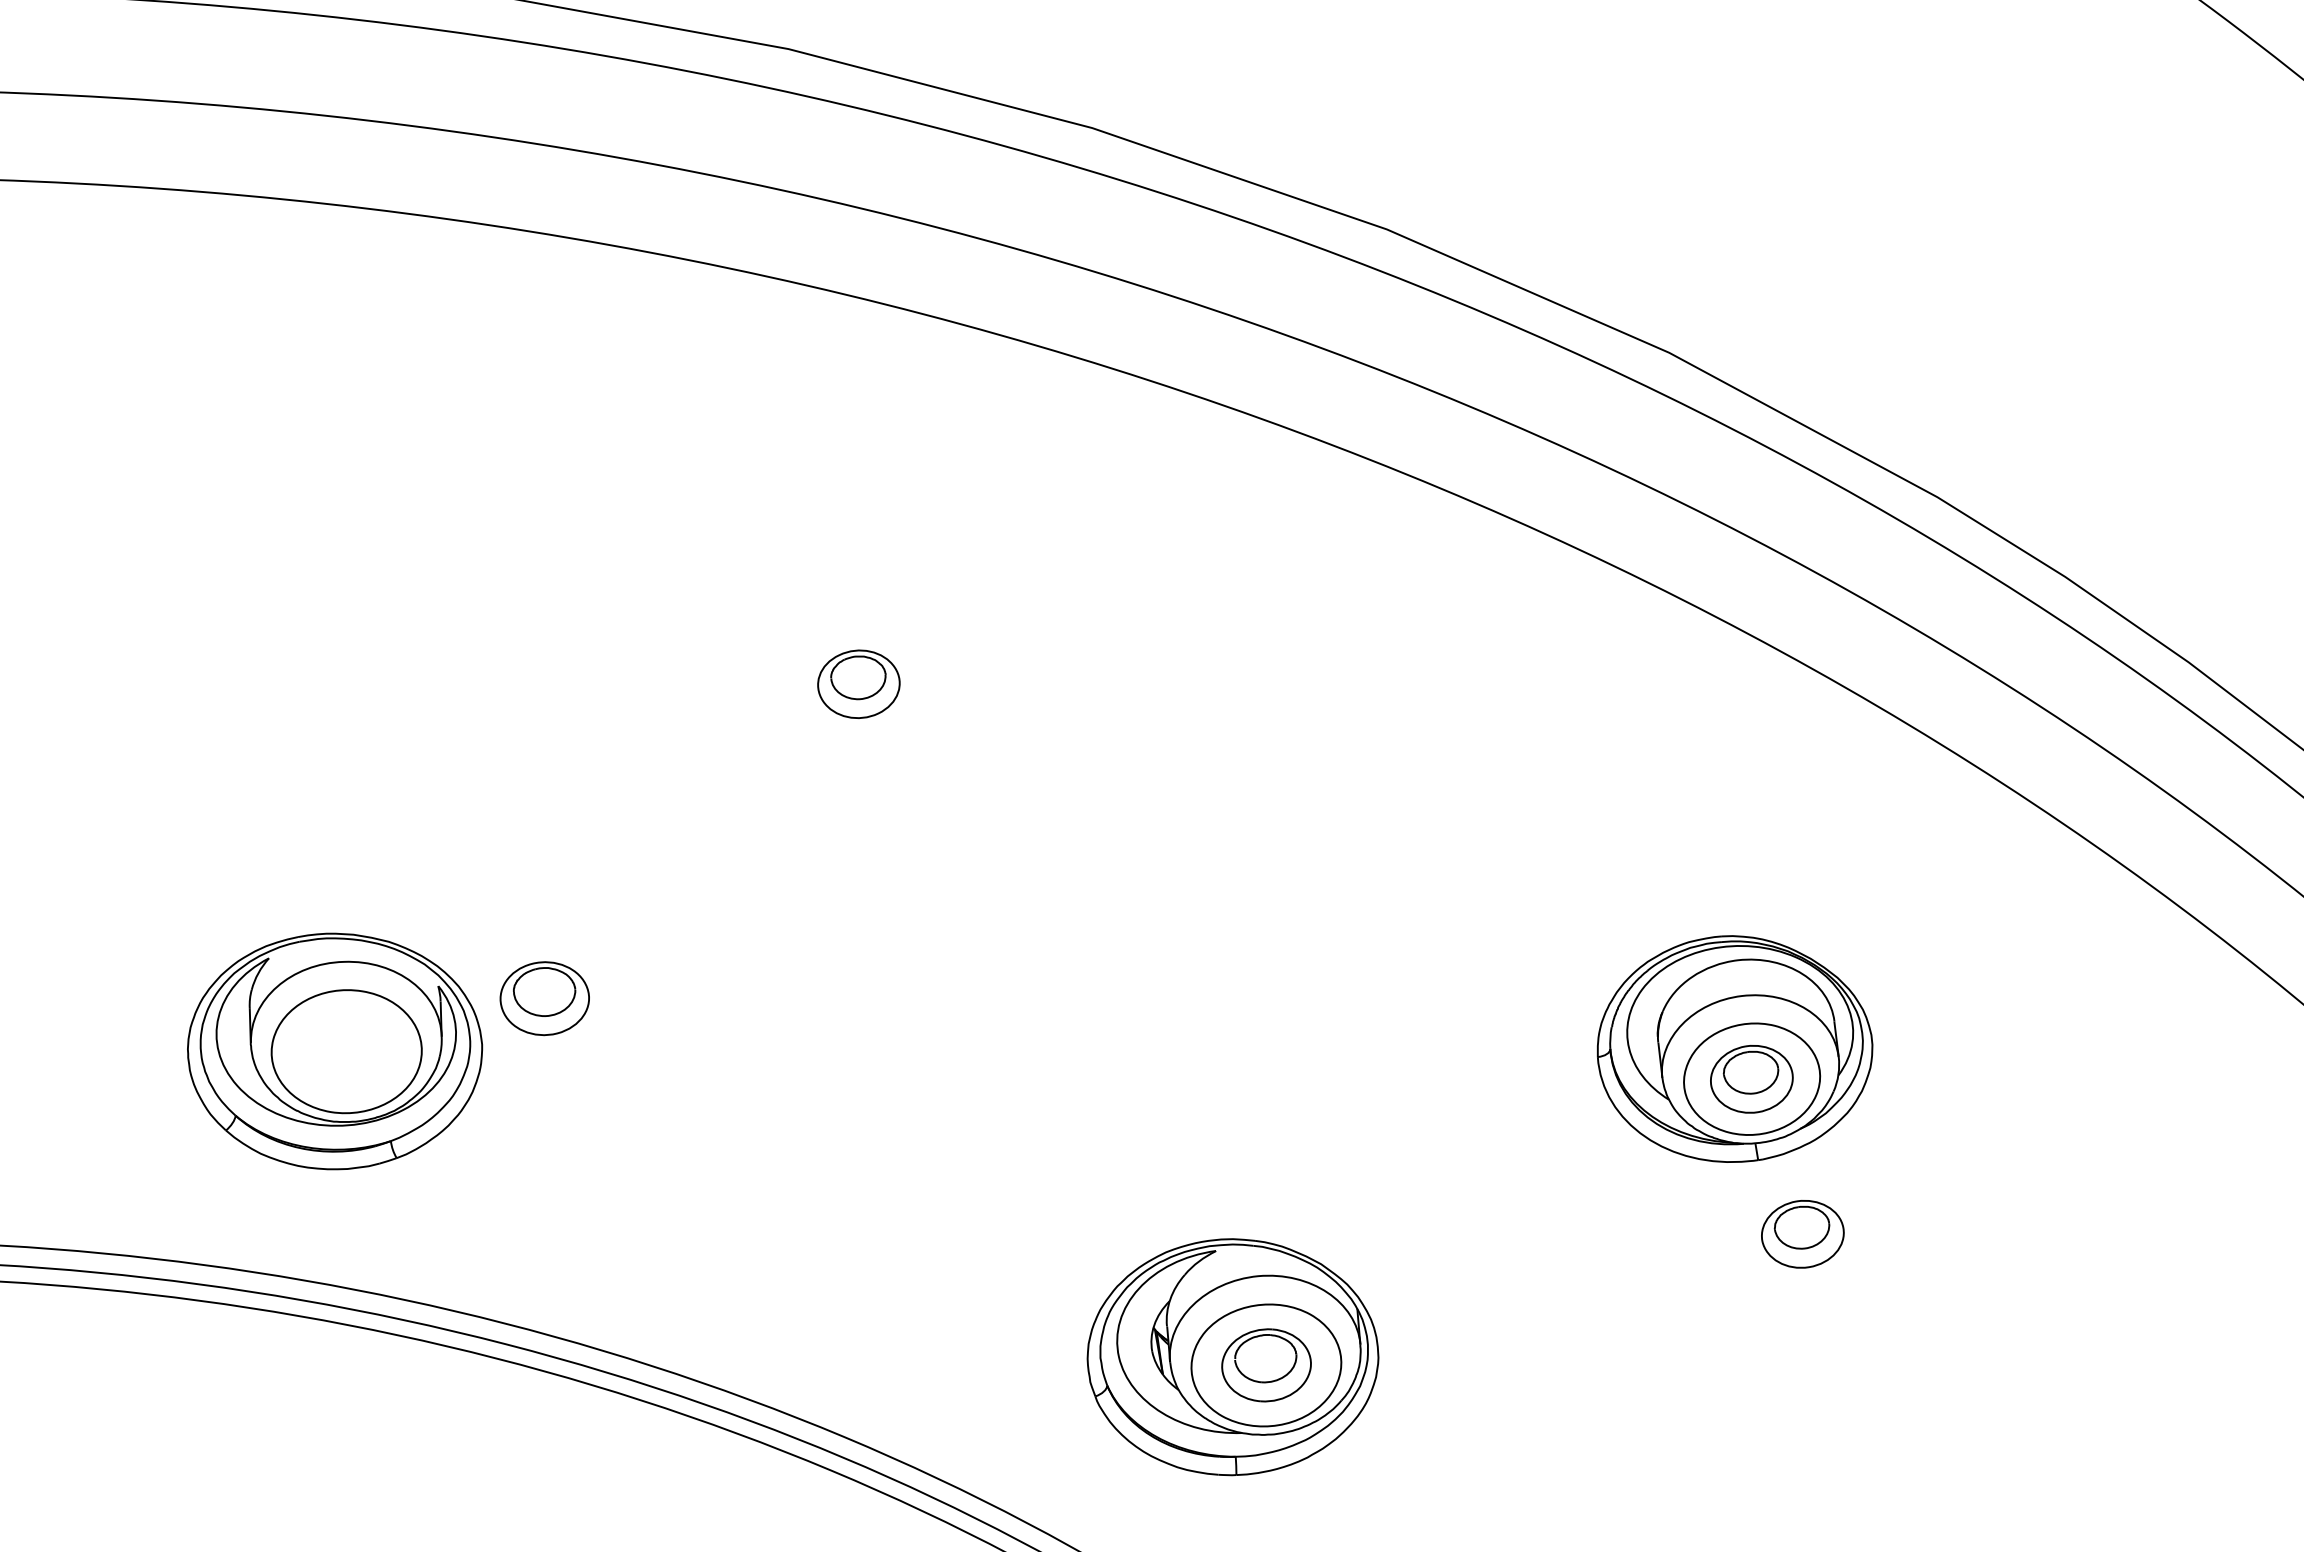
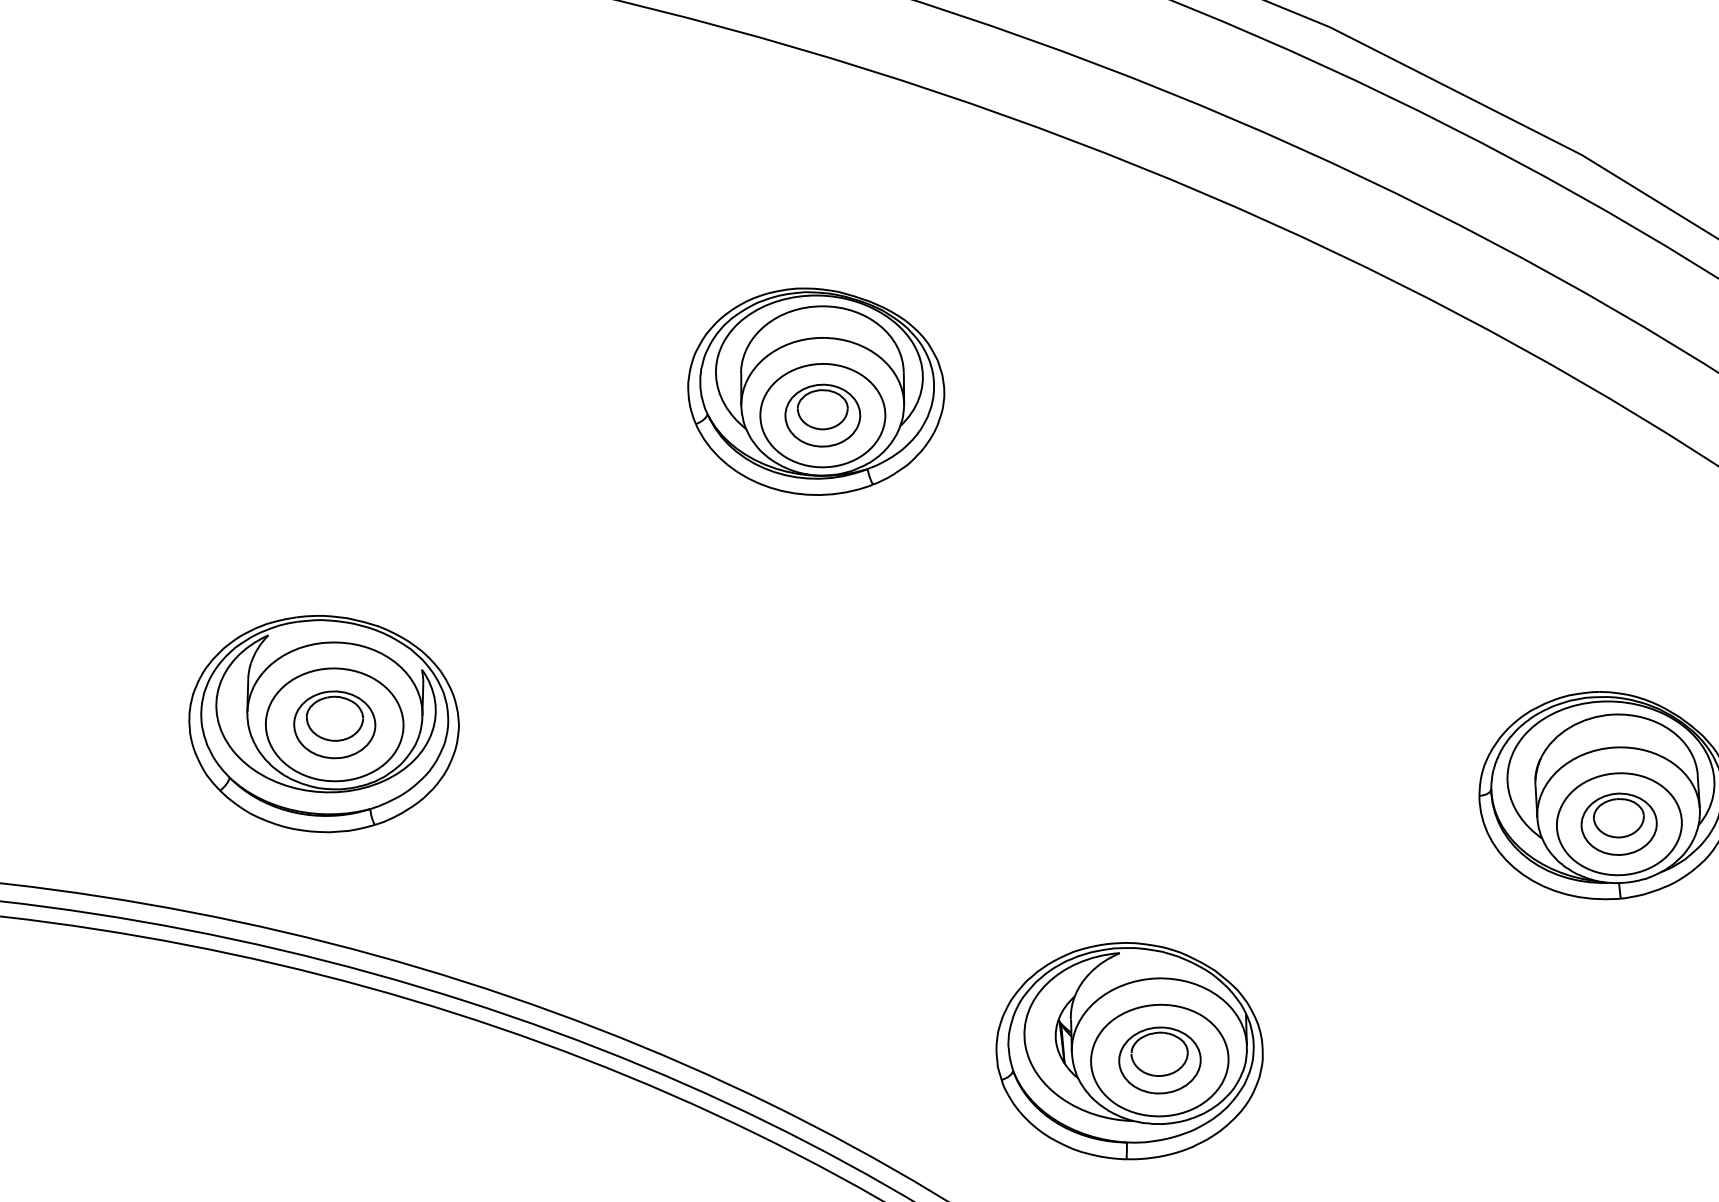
part: (849, 658) -> (815, 391), added
part: (544, 998) -> (334, 724), moved
part: (1802, 1234) -> (1657, 969), removed

